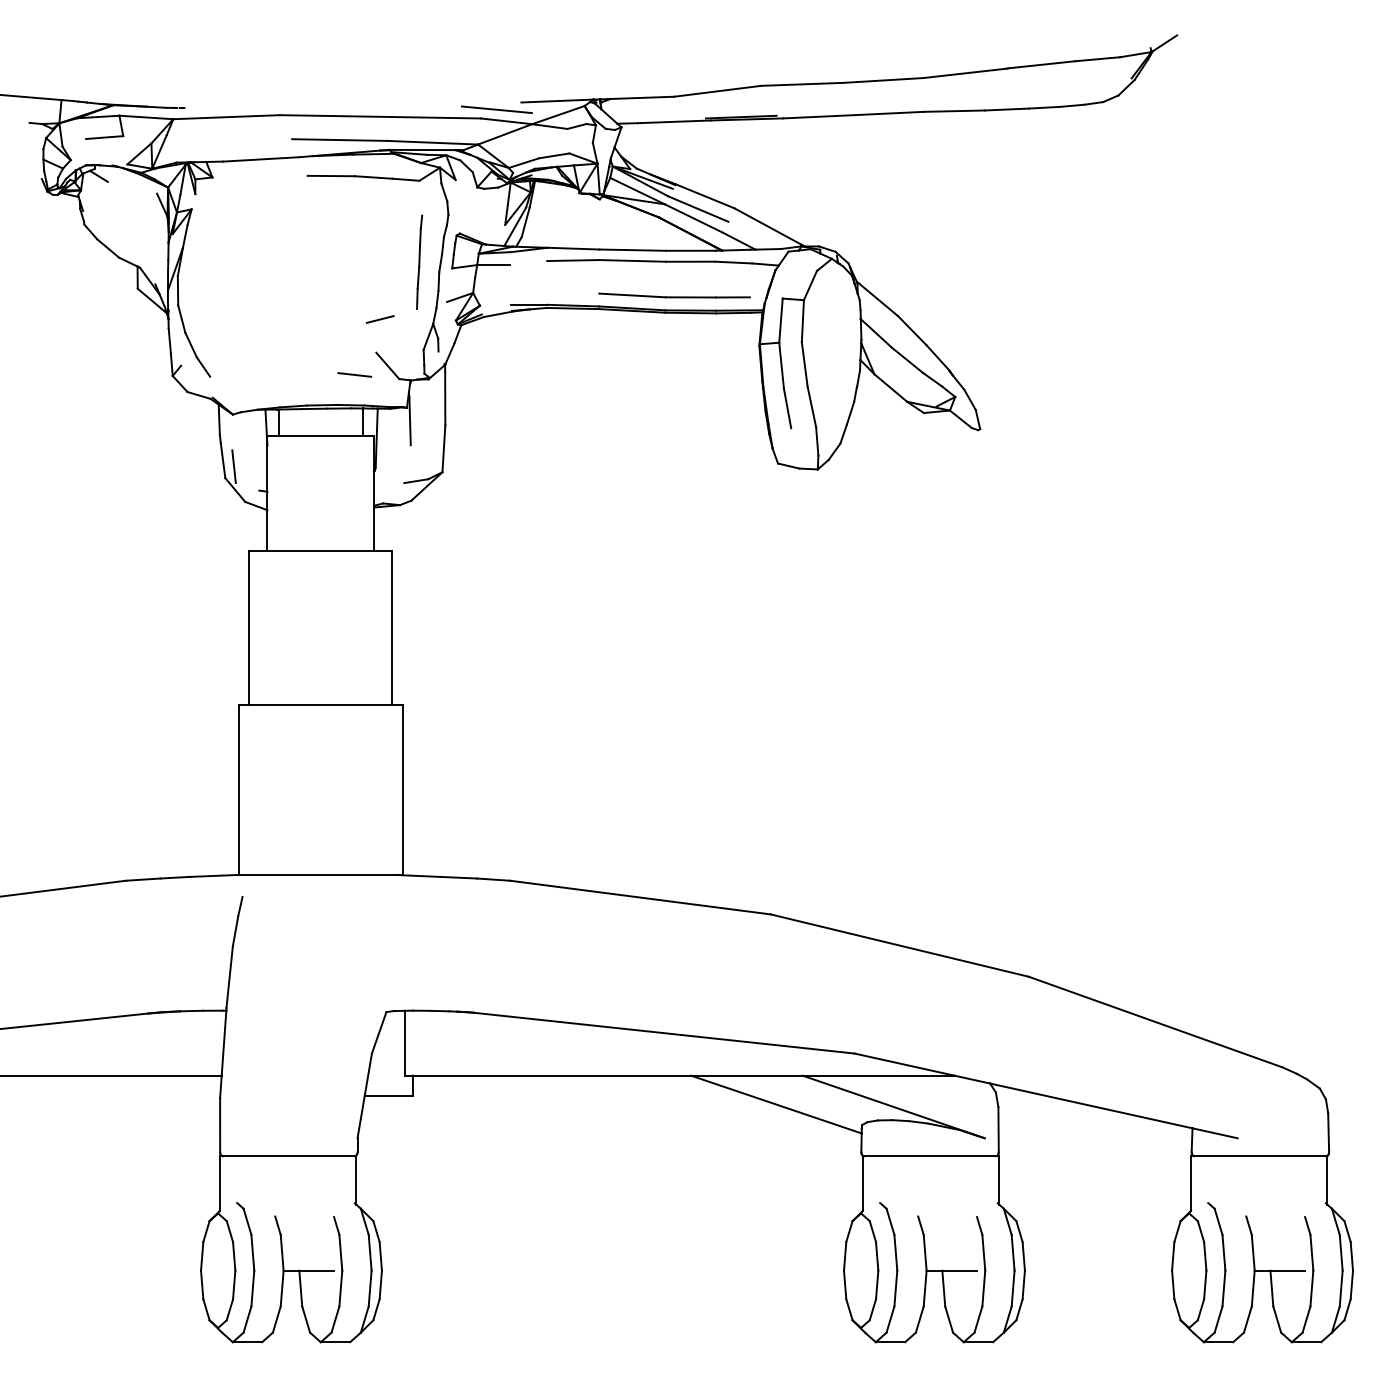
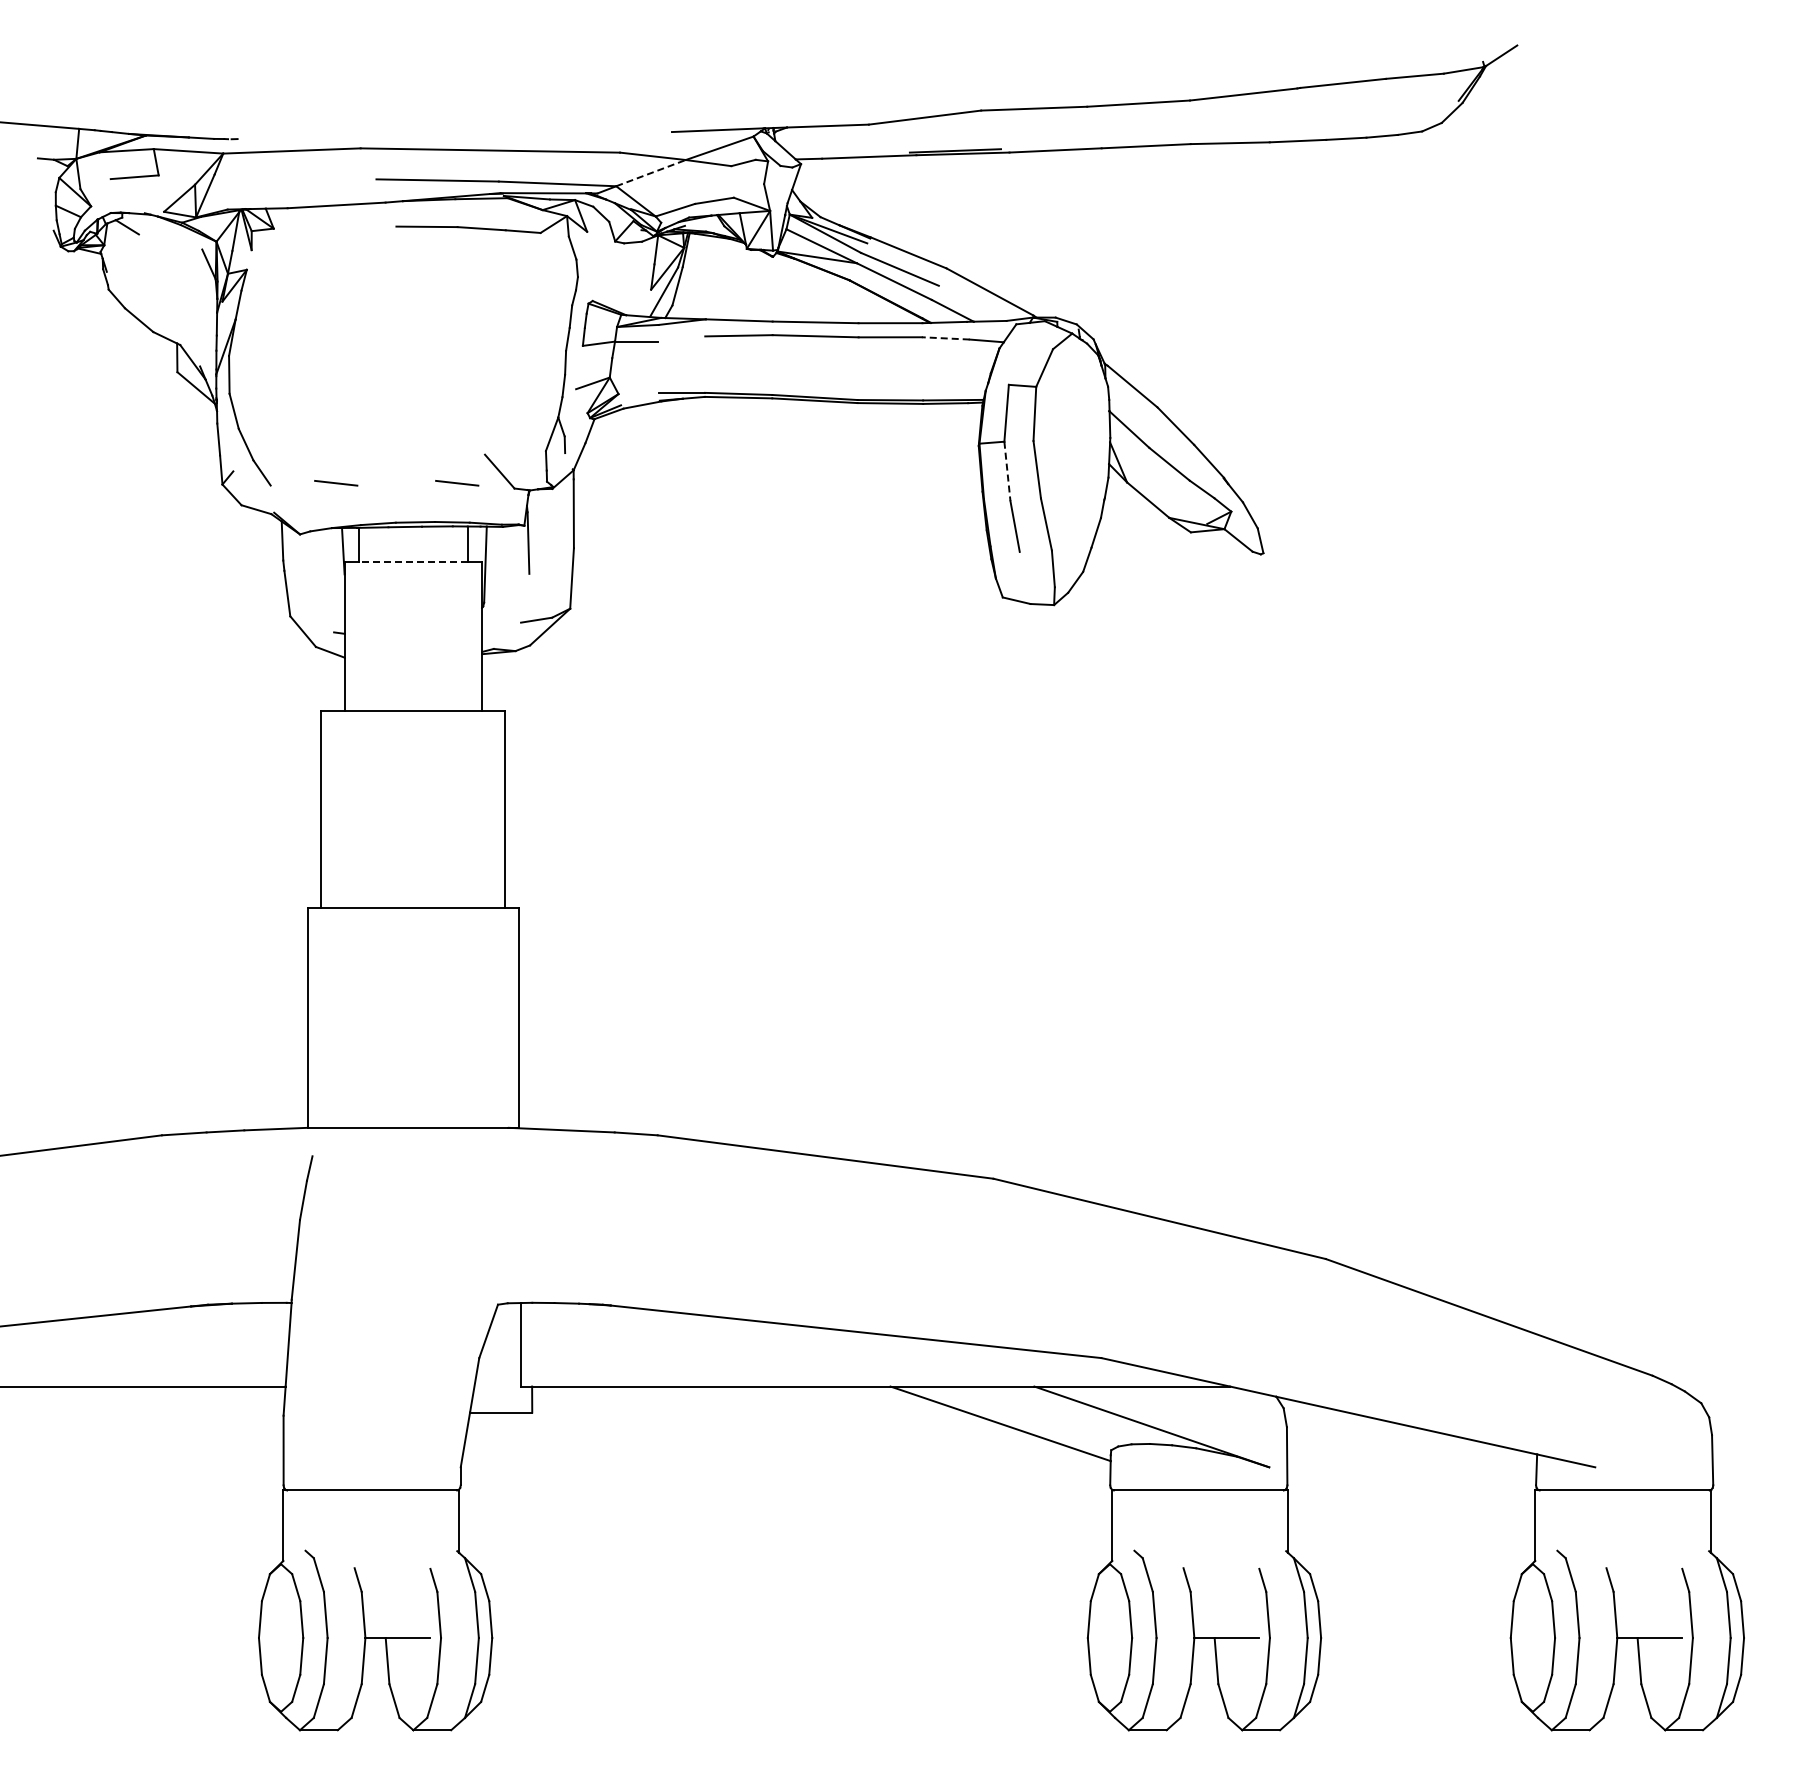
line: (496, 109) -> (640, 141), removed
line: (505, 133) -> (651, 172), solid -> dashed
line: (419, 262) -> (540, 338), removed
line: (733, 262) -> (945, 338), solid -> dashed
part: (674, 295) -> (869, 380), removed
line: (379, 319) -> (489, 411), removed
line: (781, 365) -> (1007, 471), solid -> dashed
line: (261, 375) -> (336, 483), added
line: (320, 435) -> (412, 561), solid -> dashed
line: (234, 466) -> (301, 601), removed

